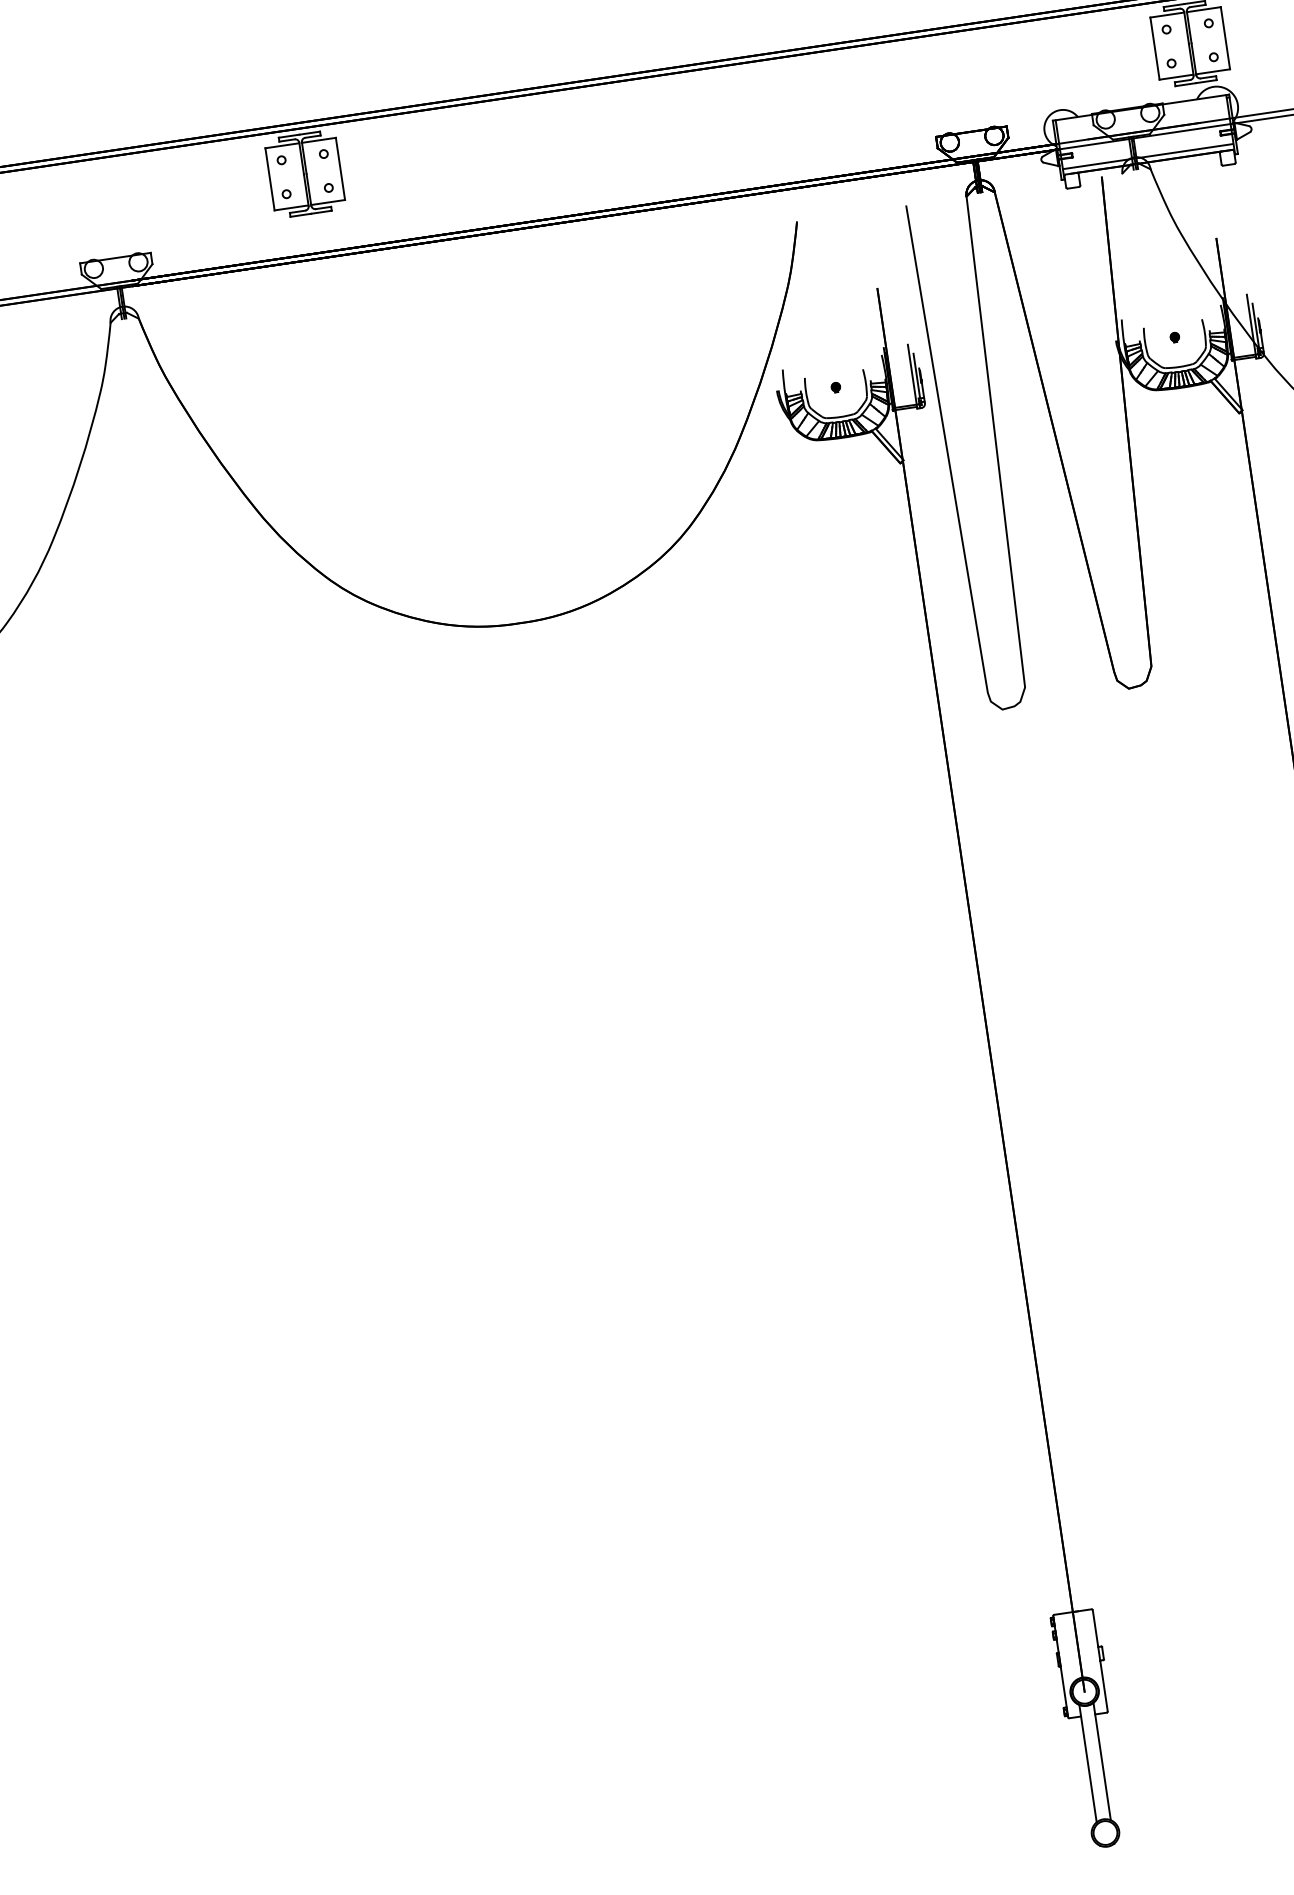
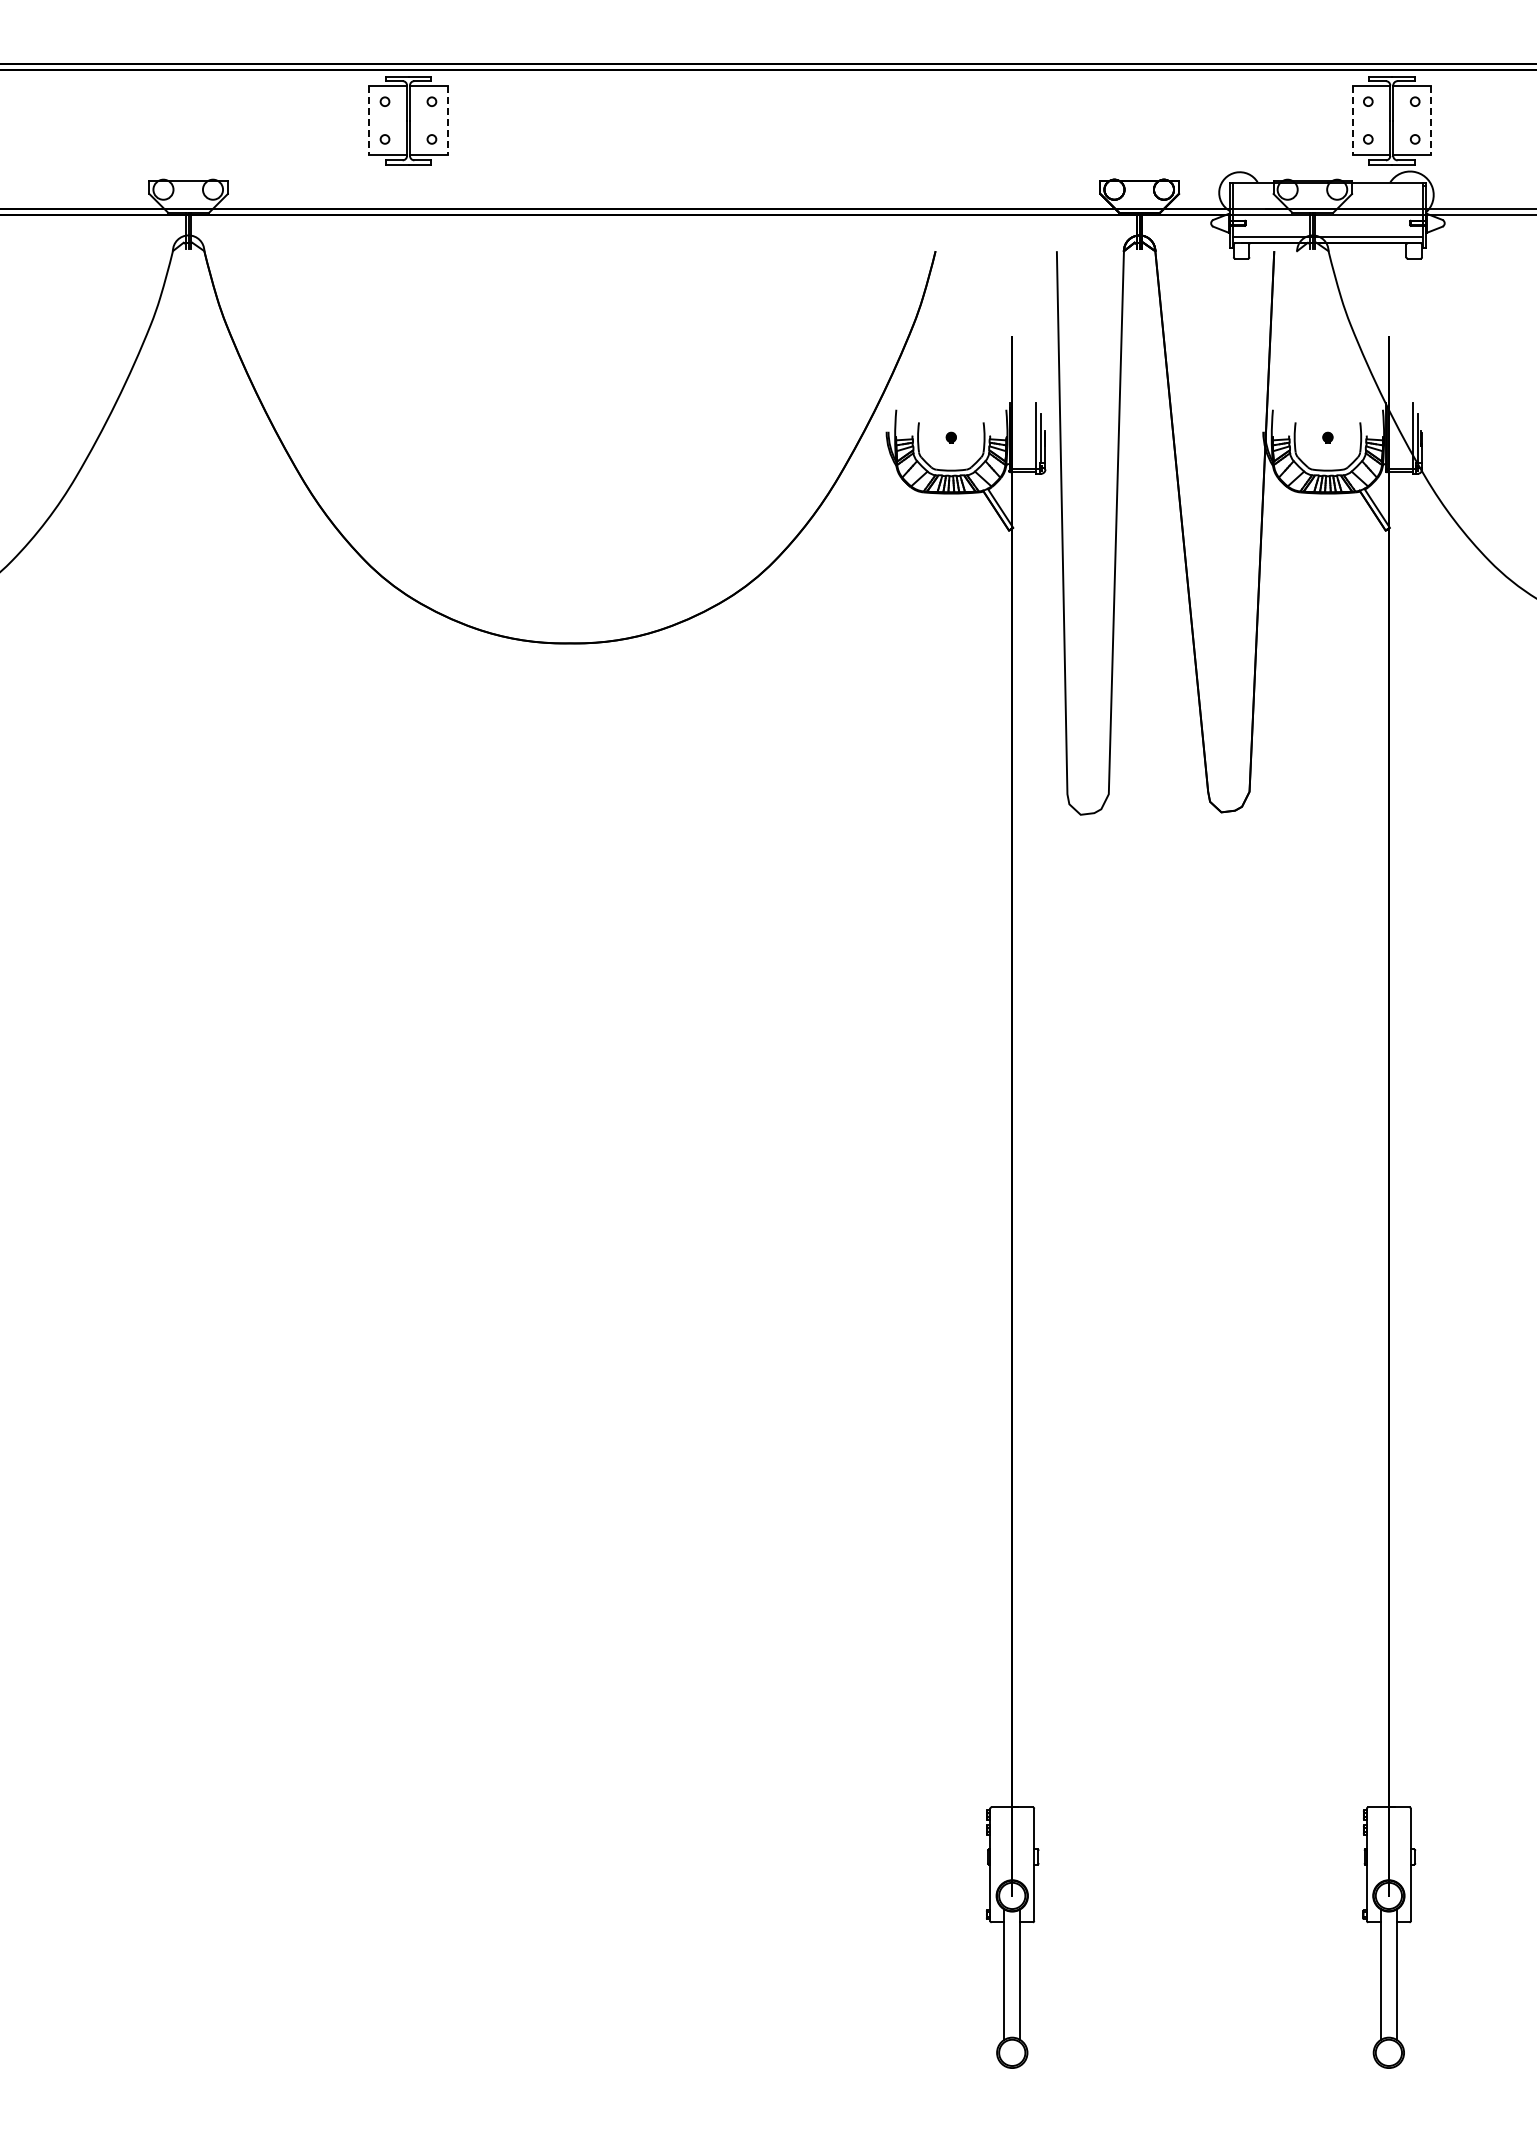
line: (1225, 38) -> (1430, 120), solid -> dashed
line: (1154, 48) -> (1352, 120), solid -> dashed
line: (340, 168) -> (447, 120), solid -> dashed
line: (270, 179) -> (369, 120), solid -> dashed

